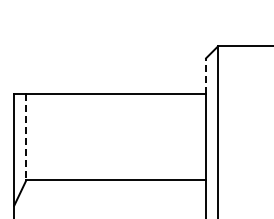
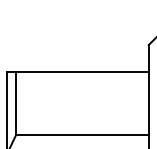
line: (206, 76) -> (149, 58), dashed -> solid
line: (26, 137) -> (16, 103), dashed -> solid

